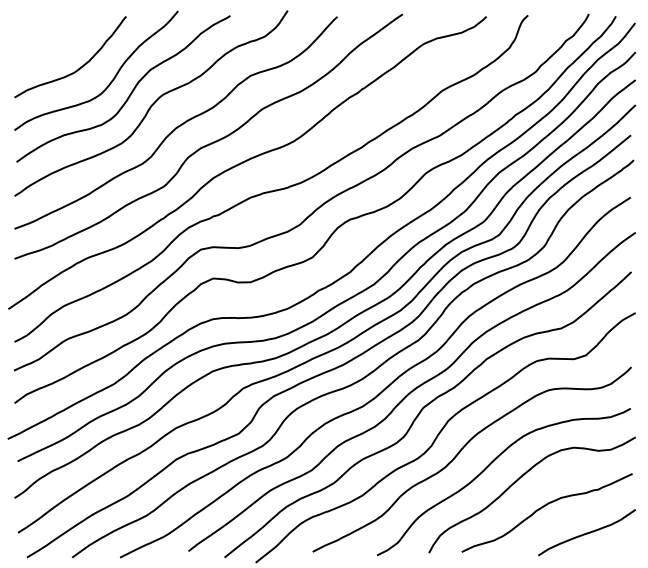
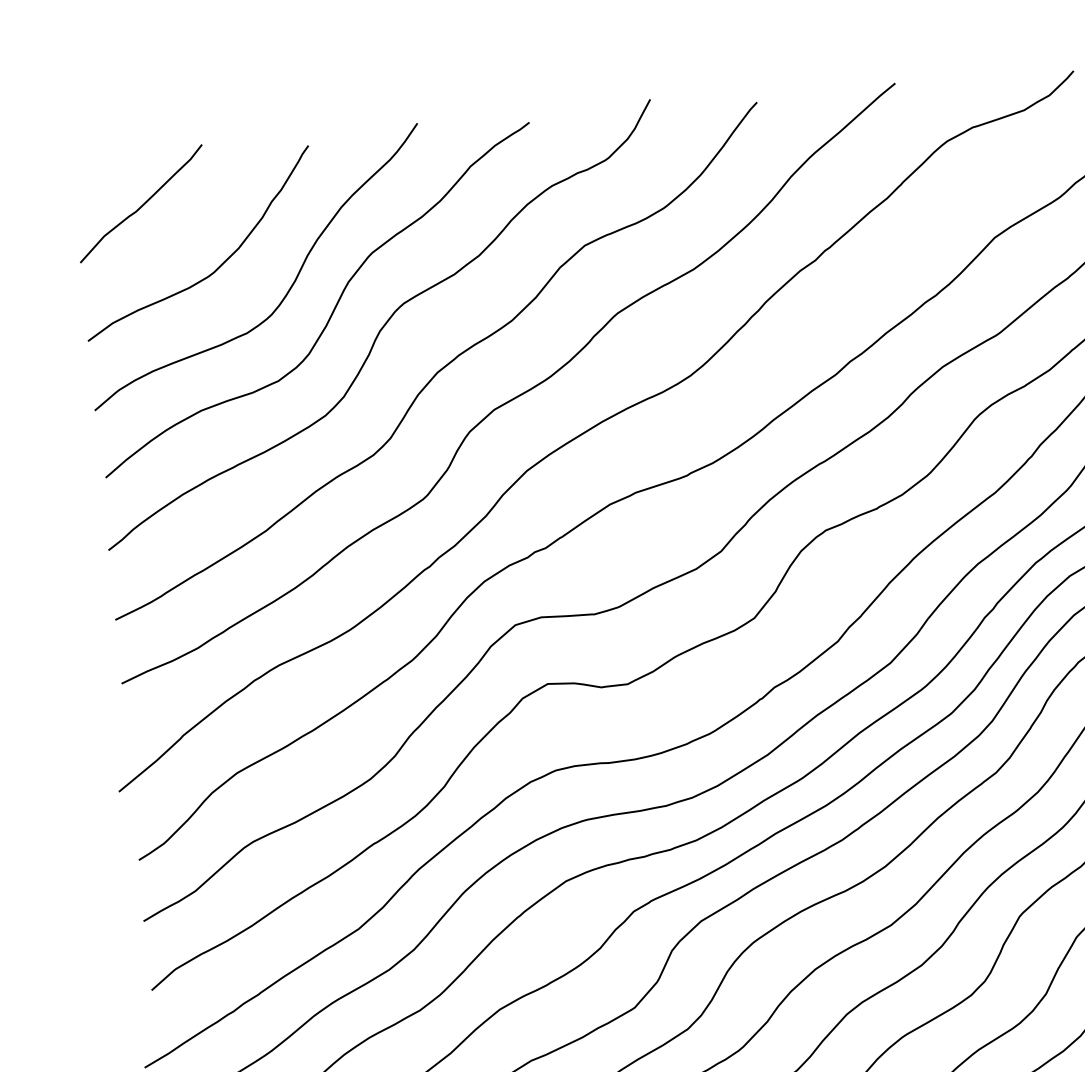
curve: (46, 35) -> (142, 202), added

